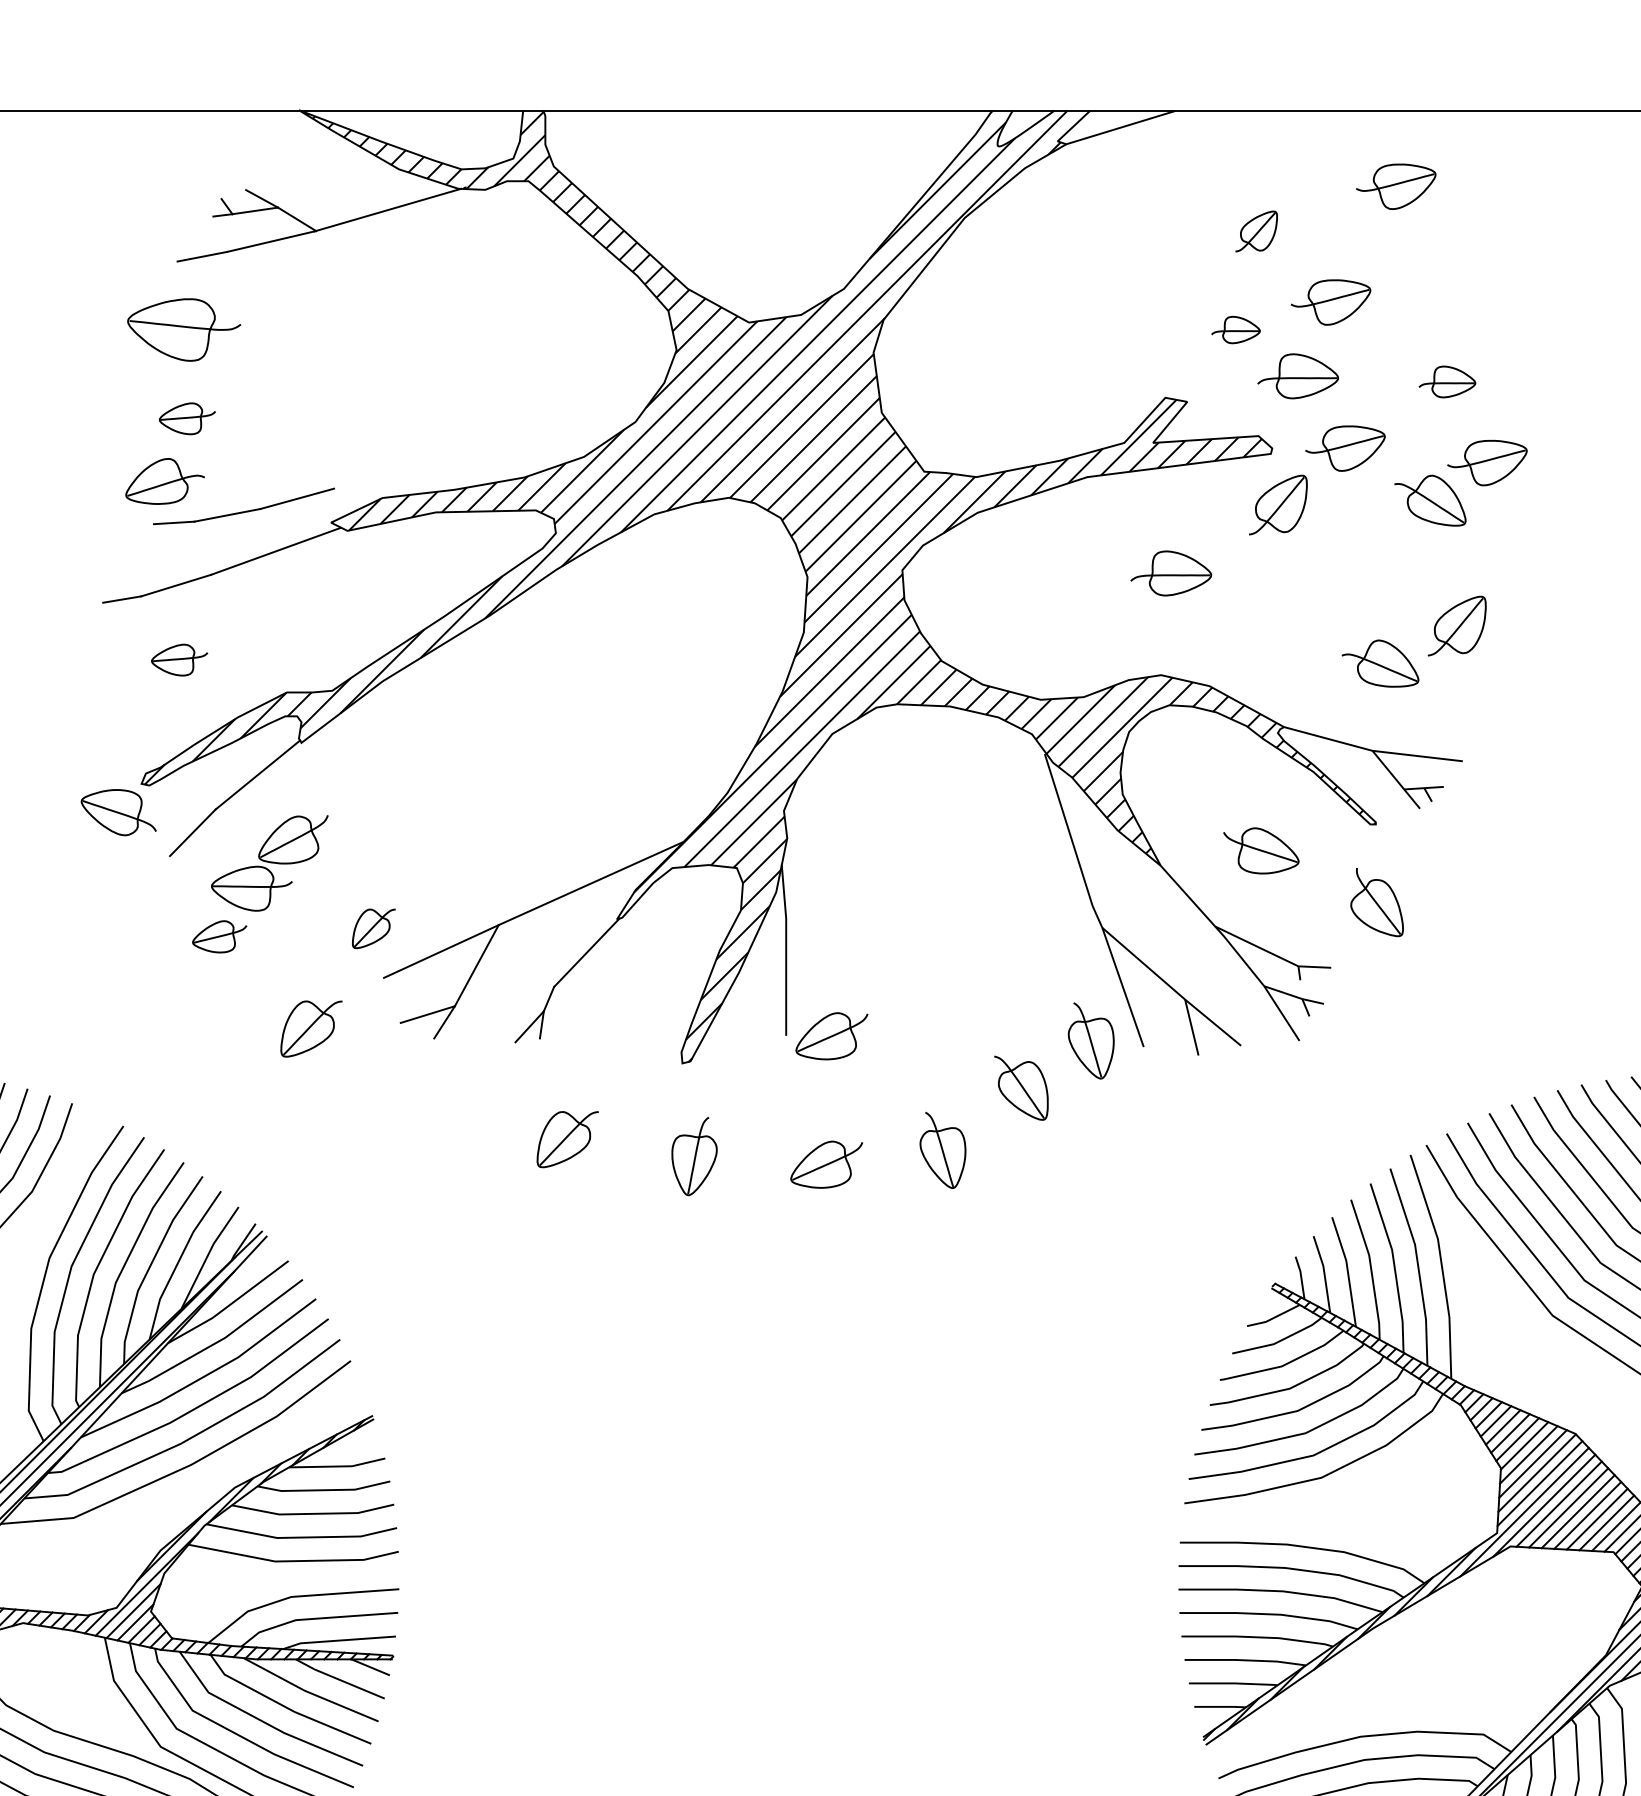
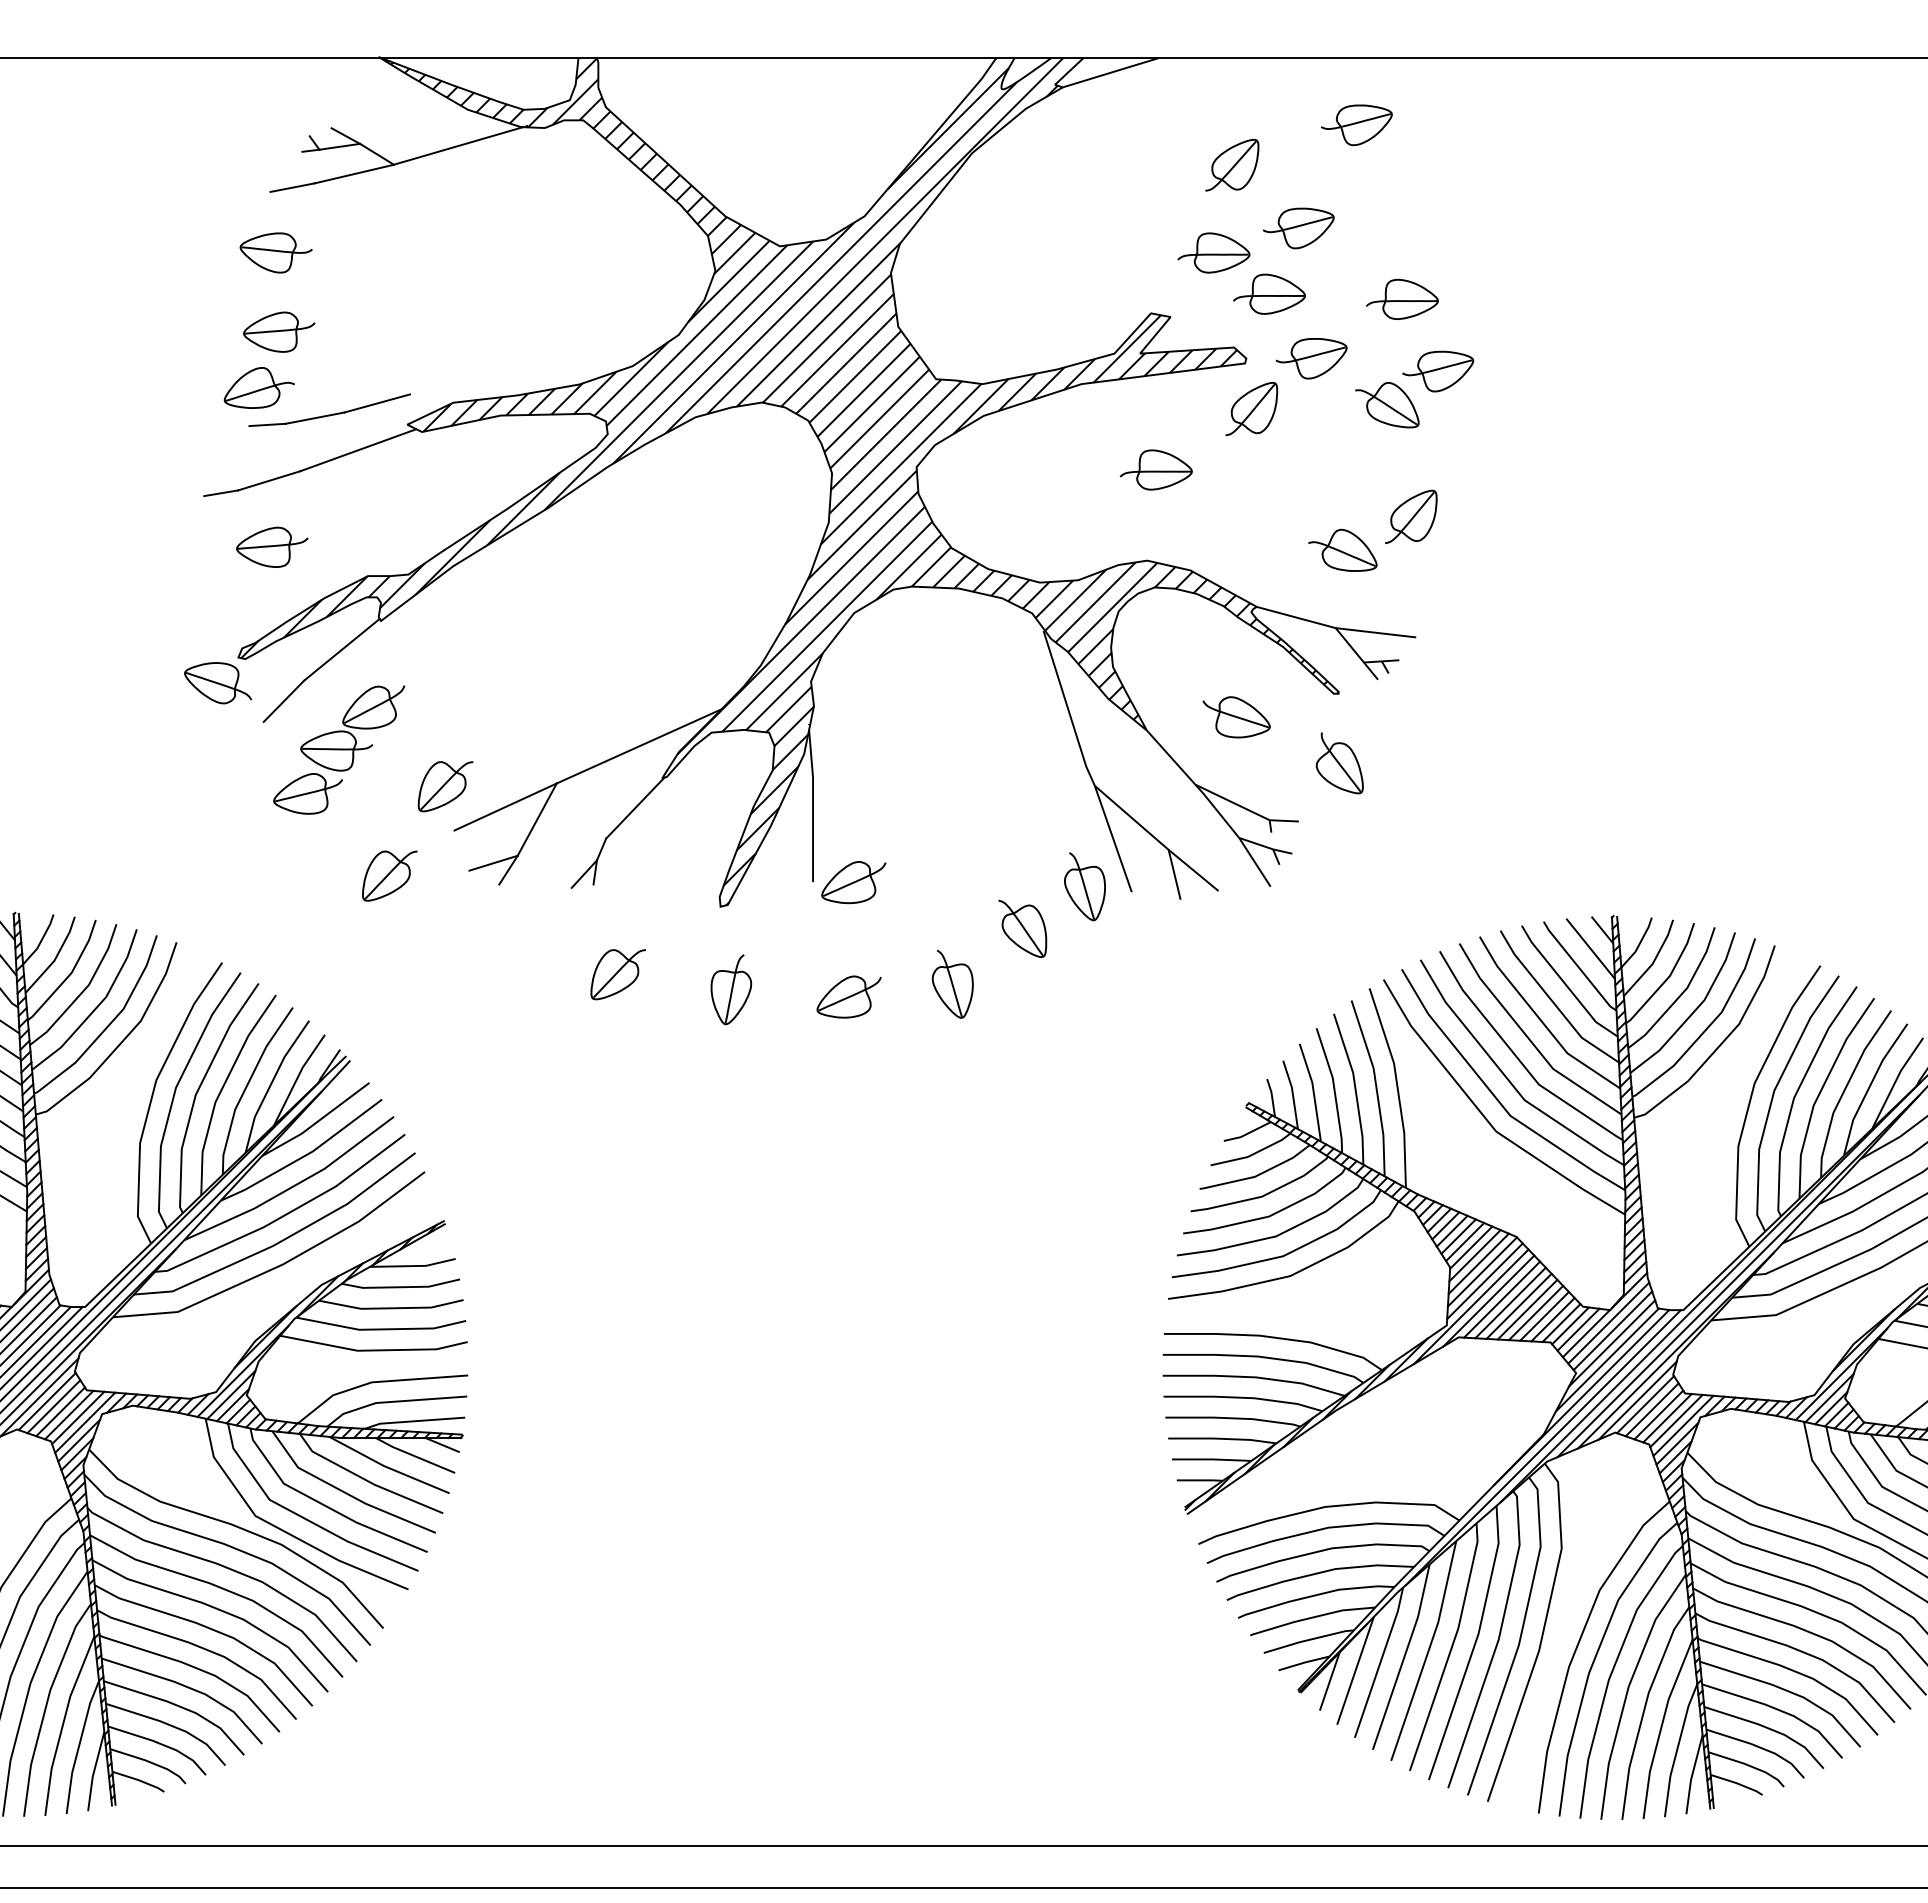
part: (1256, 230) -> (1232, 164), size x1.43
part: (183, 329) -> (275, 252), size x0.71
part: (1235, 329) -> (1213, 252), size x1.67
part: (1447, 381) -> (1402, 298), size x1.43
part: (187, 418) -> (279, 331), size x1.43
part: (179, 659) -> (272, 546), size x1.43
part: (373, 928) -> (445, 786), size x1.43
part: (219, 936) -> (307, 793), size x1.43

